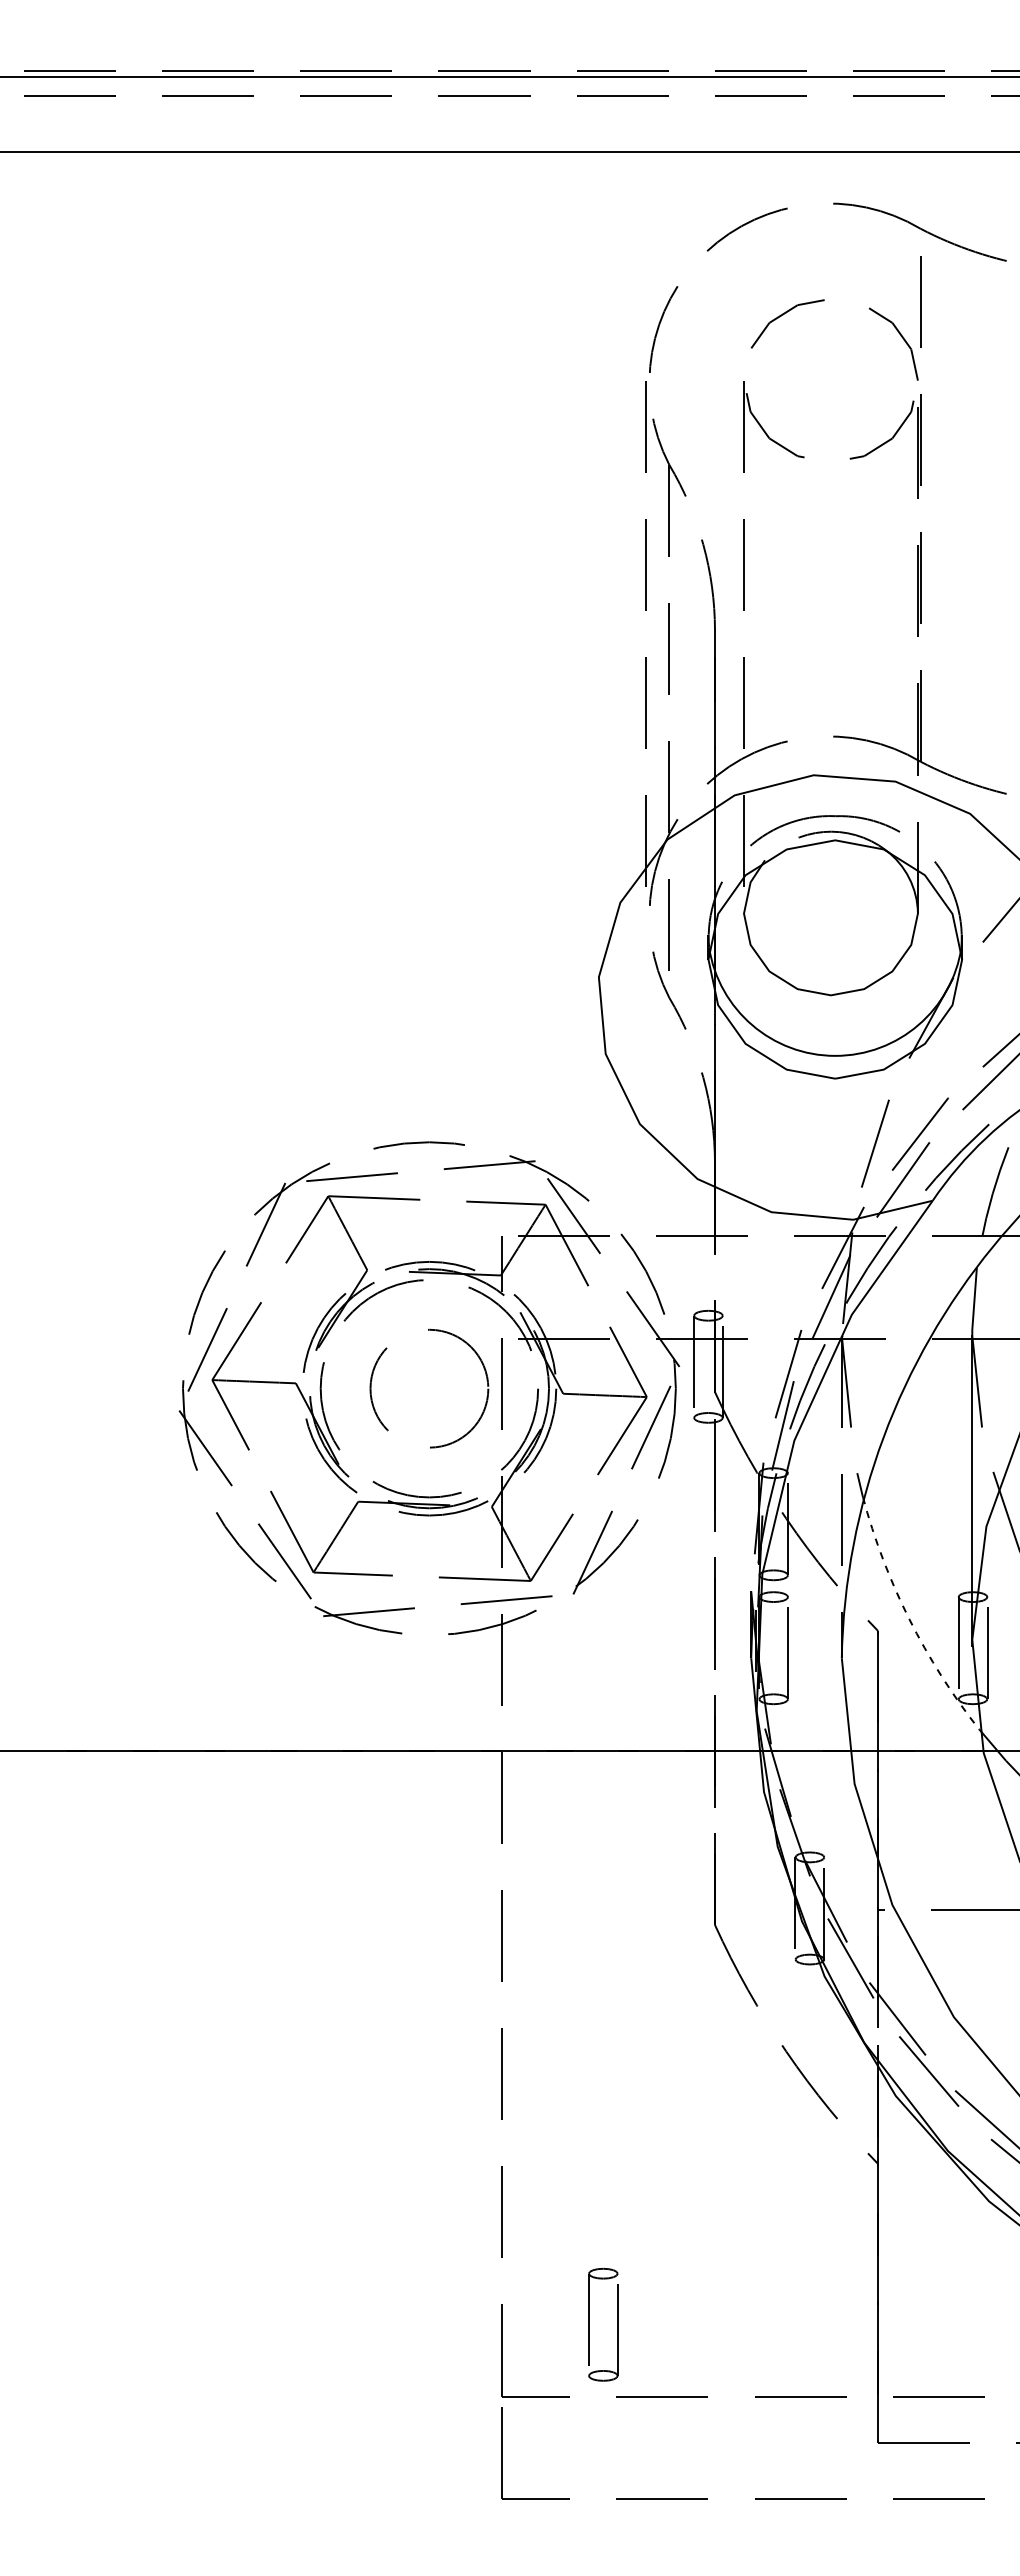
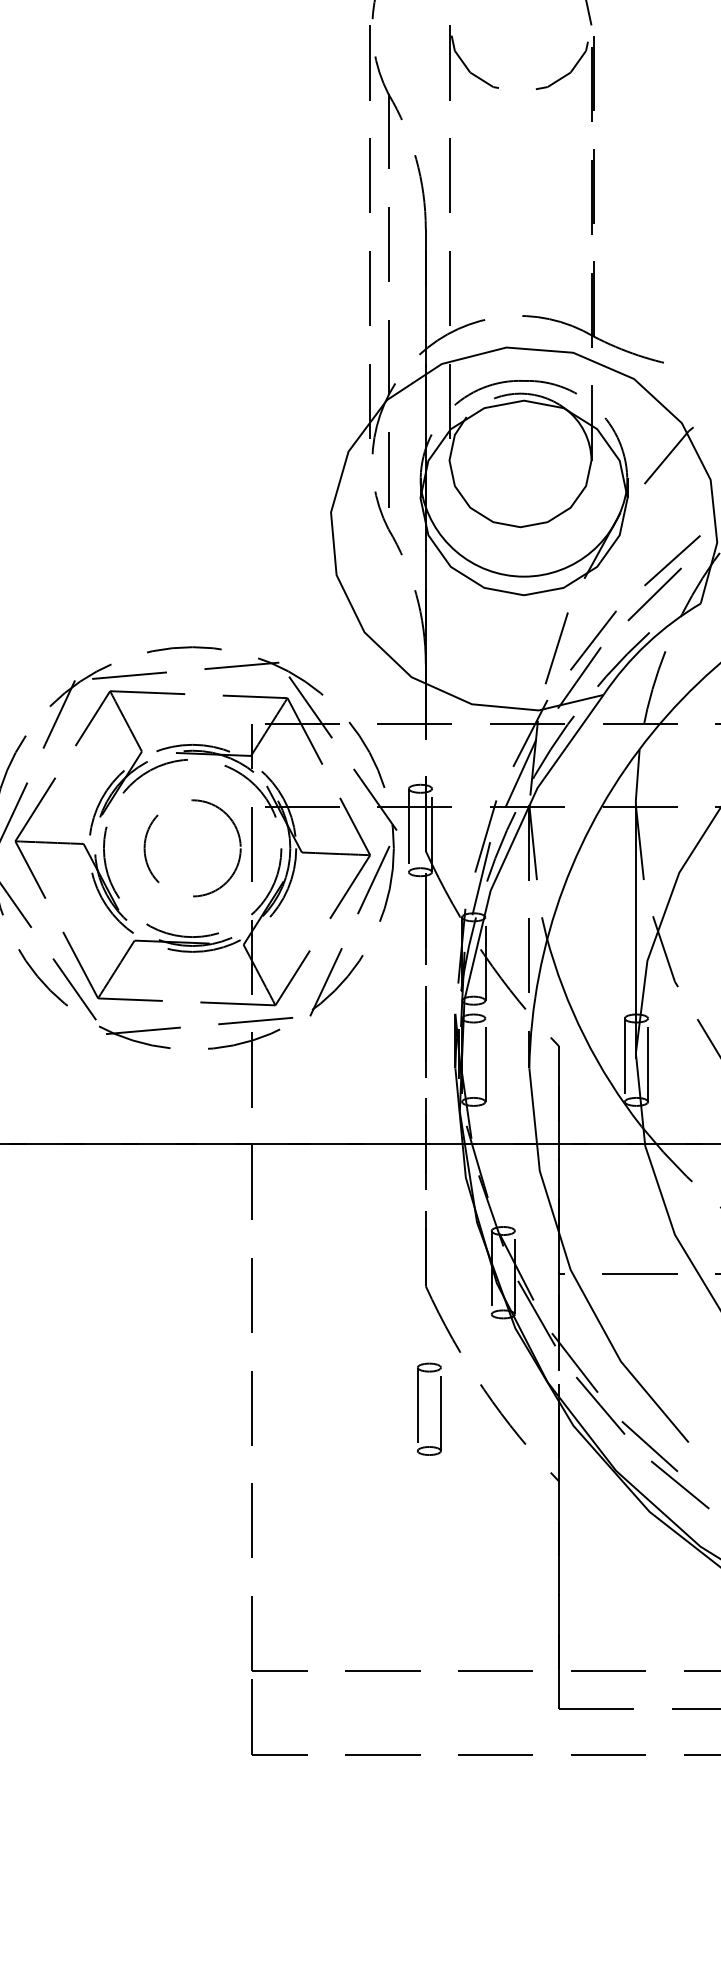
arc: (909, 1619) -> (584, 1036), dashed -> solid
part: (589, 2324) -> (418, 1409), moved

